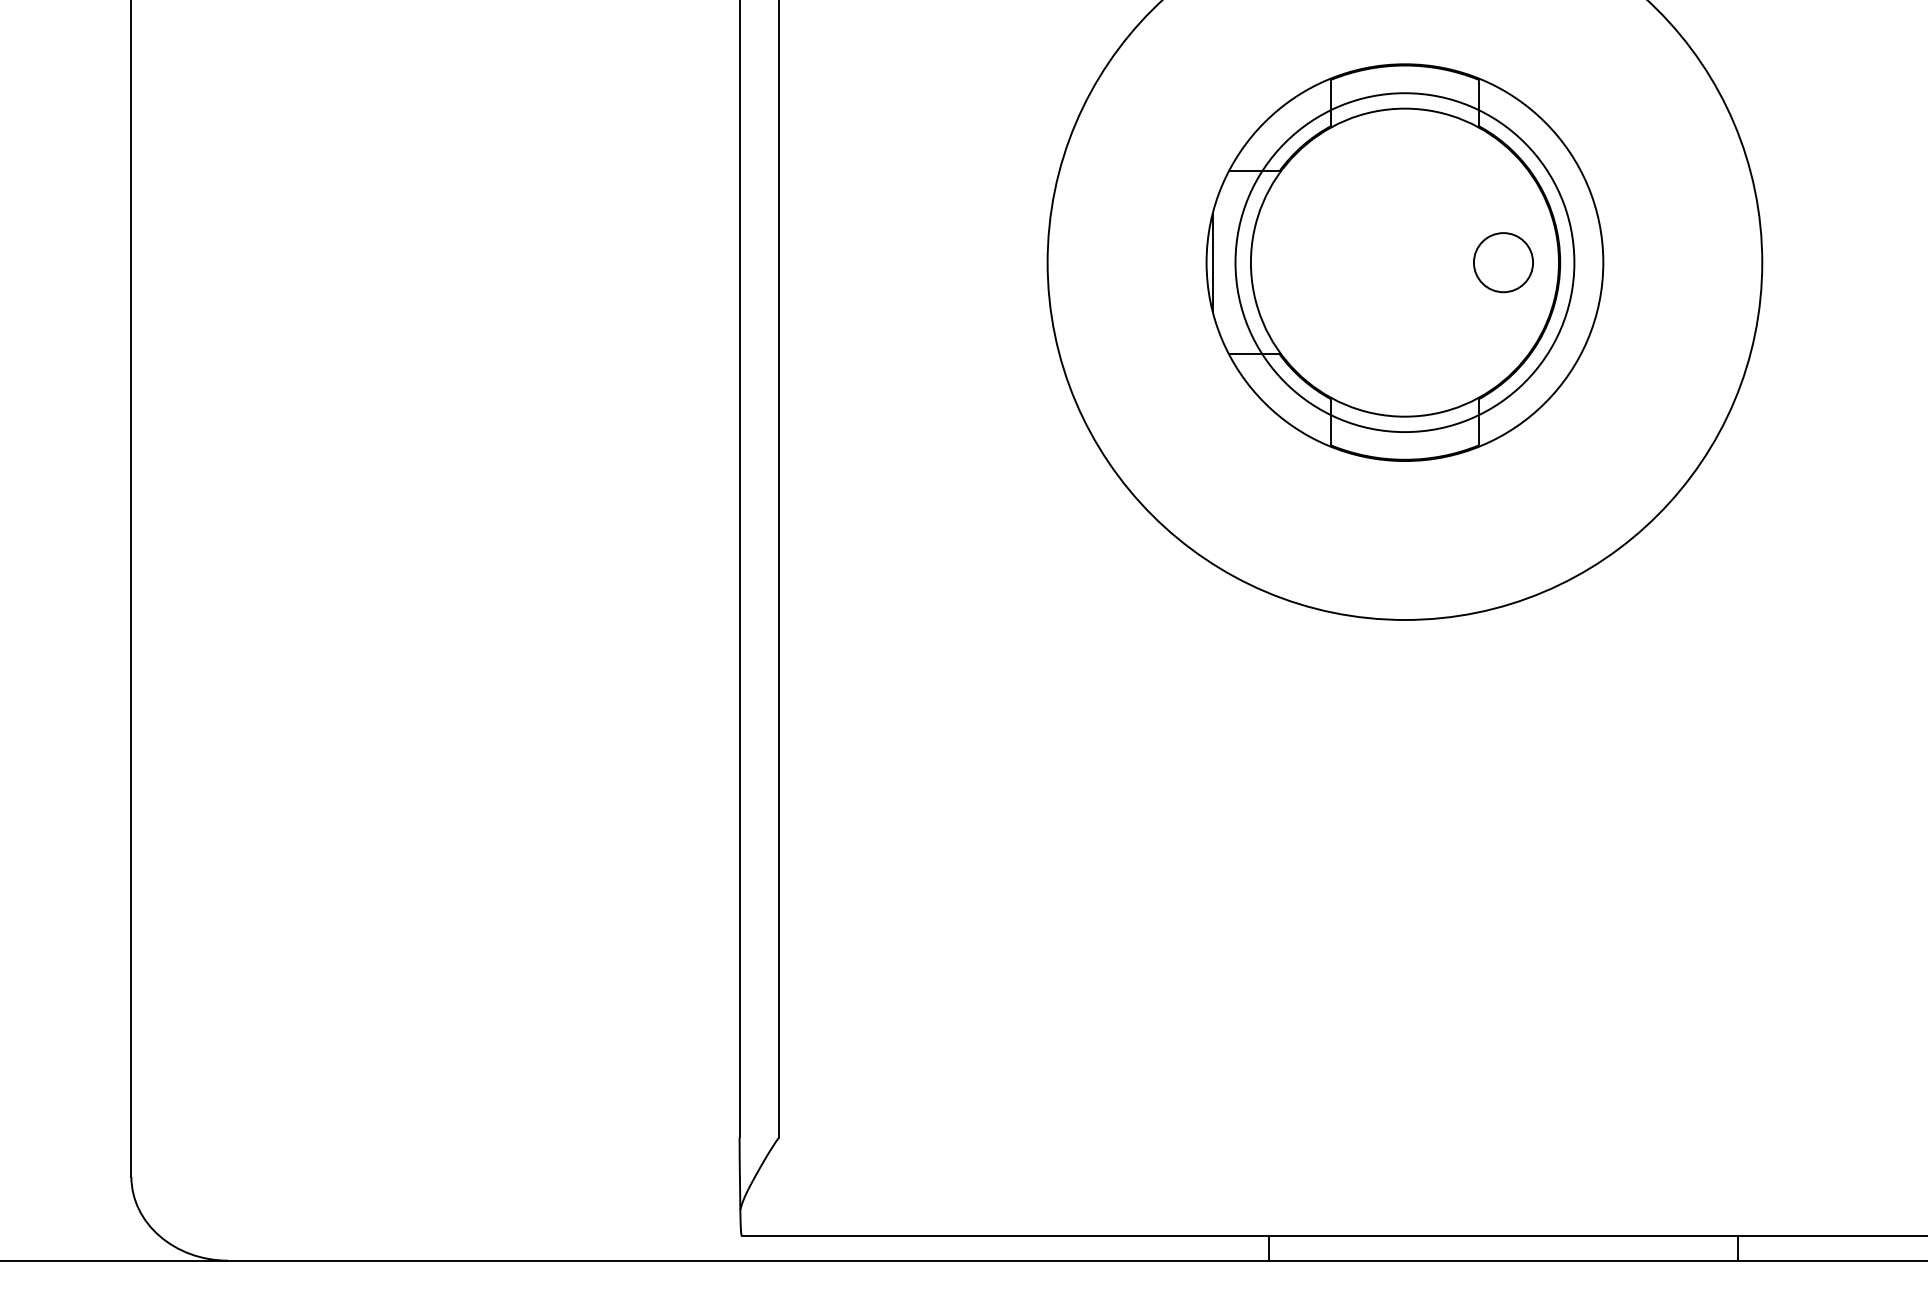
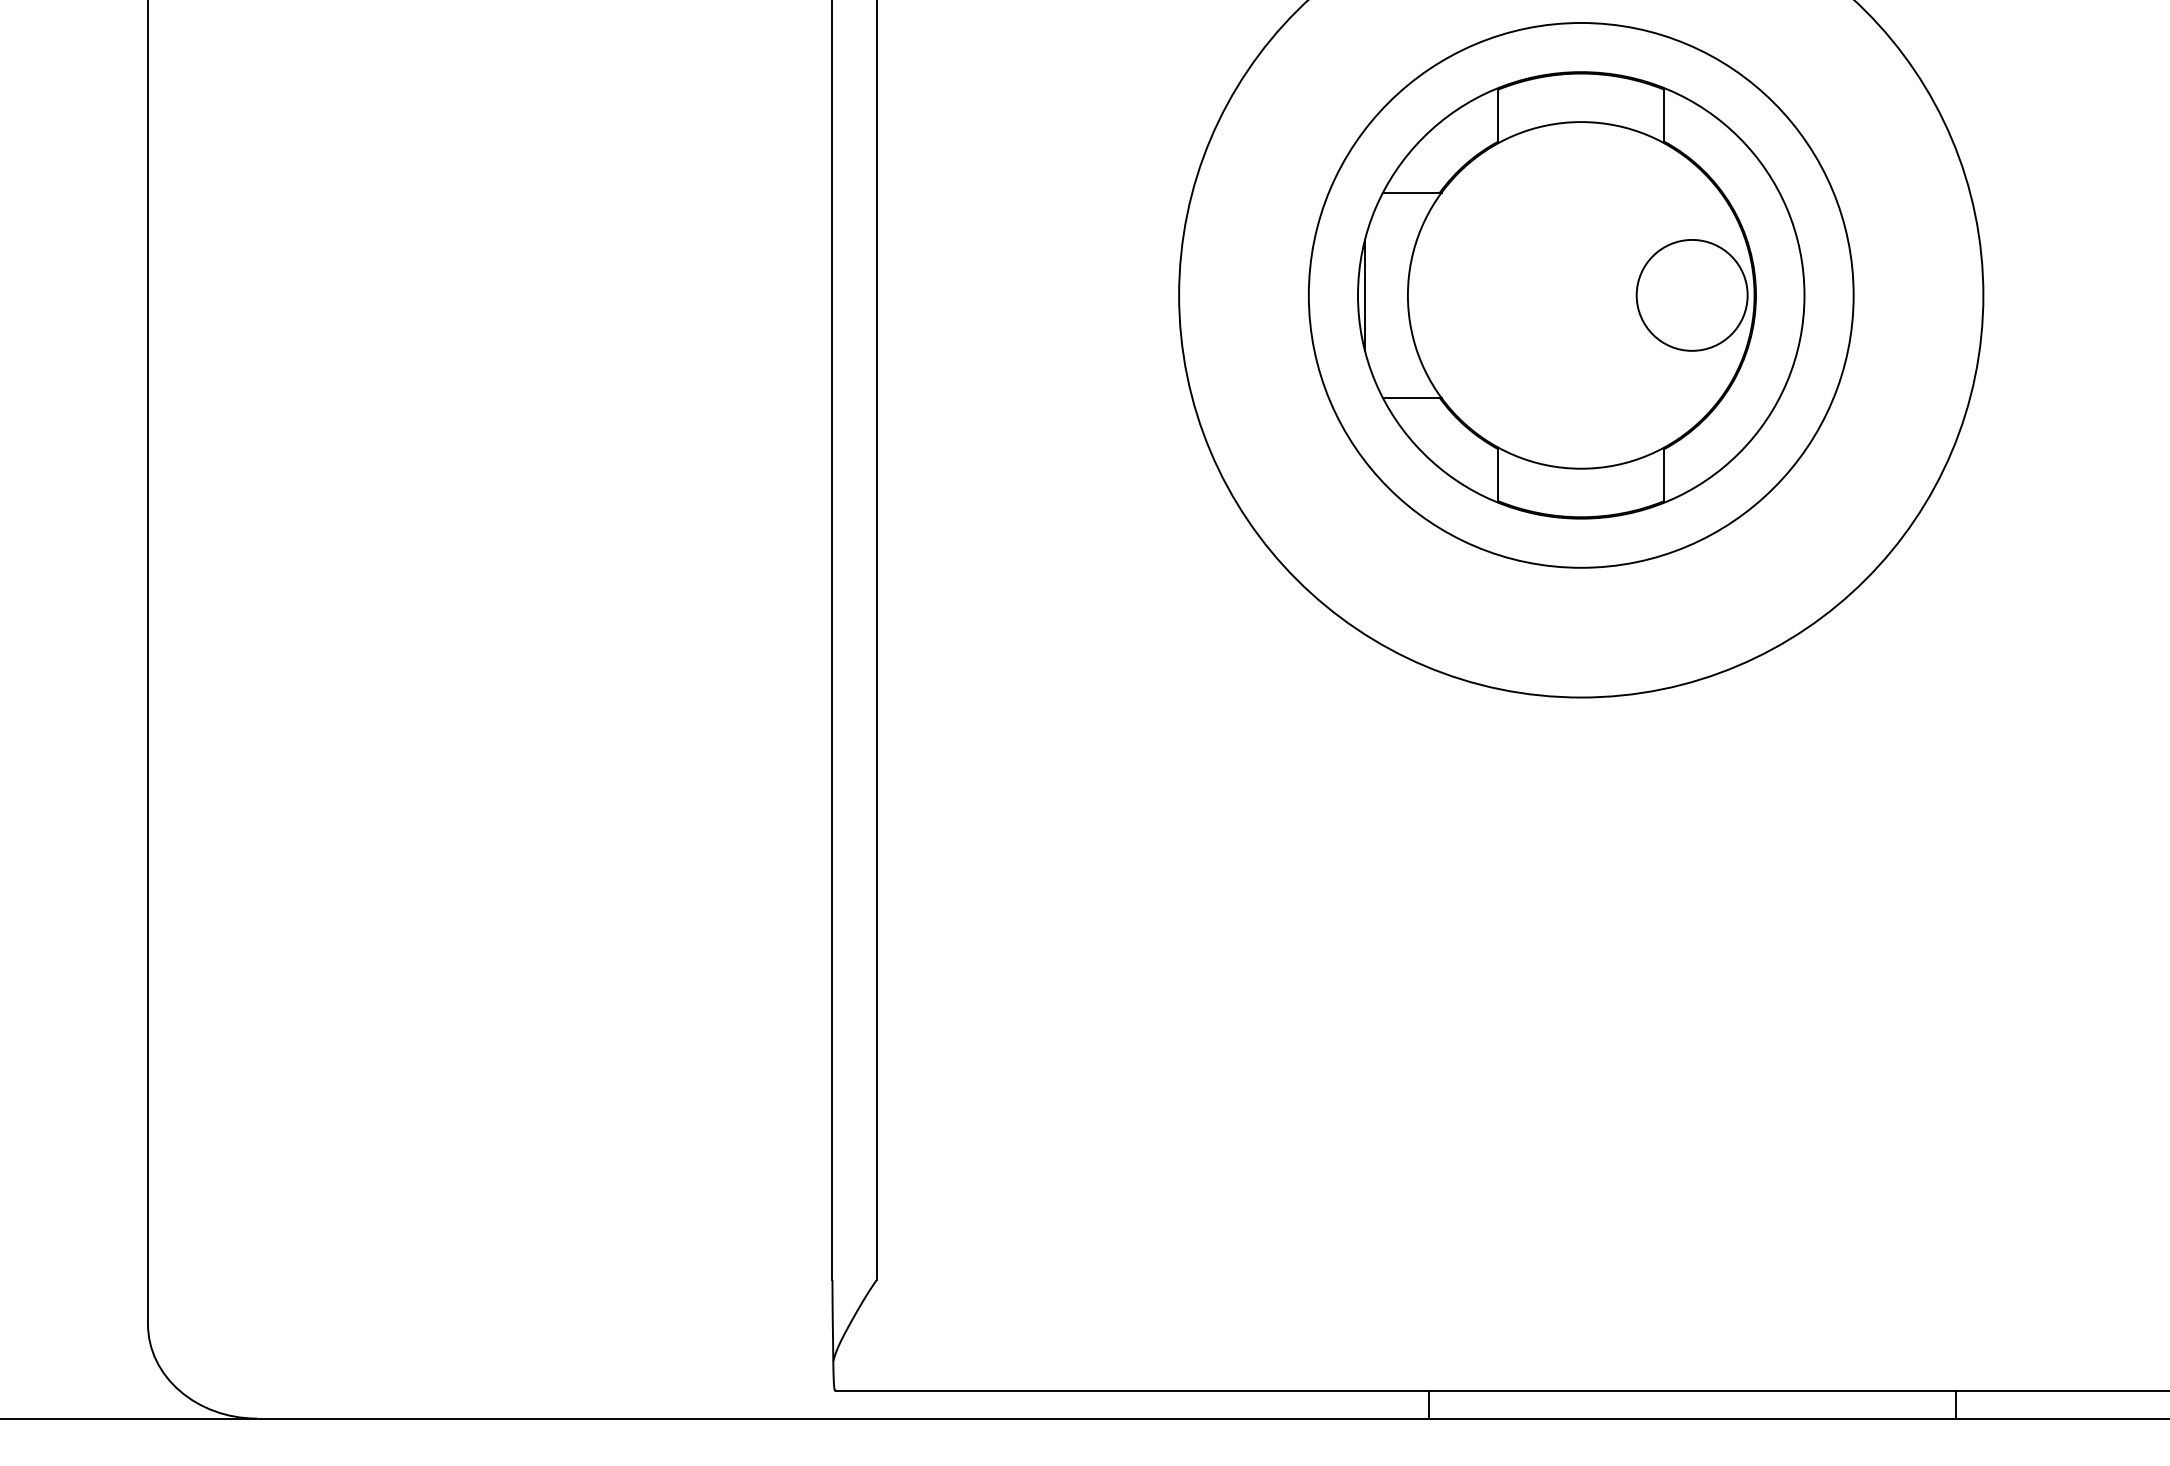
circle: (1404, 262) -> (1580, 295), size x1.43
circle: (1503, 262) -> (1692, 295), size x1.67

